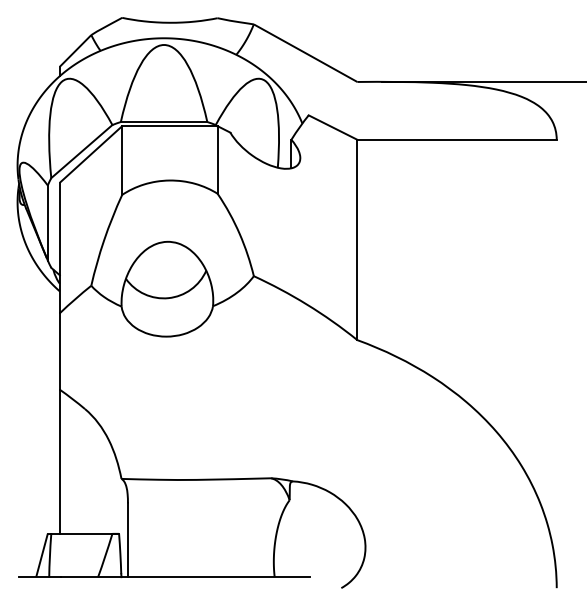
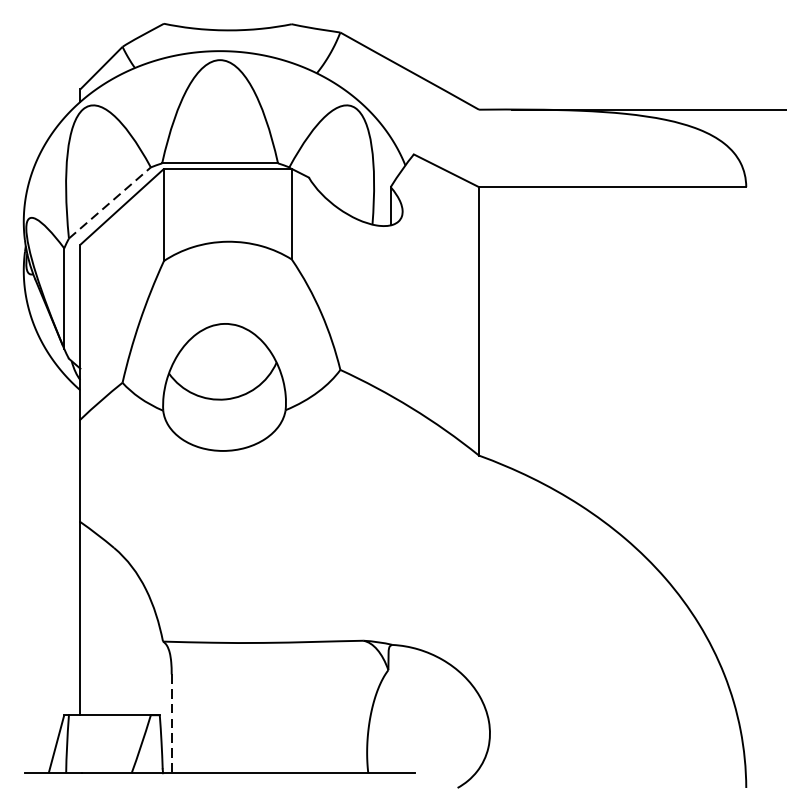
line: (82, 151) -> (110, 202), solid -> dashed
line: (127, 540) -> (171, 724), solid -> dashed

